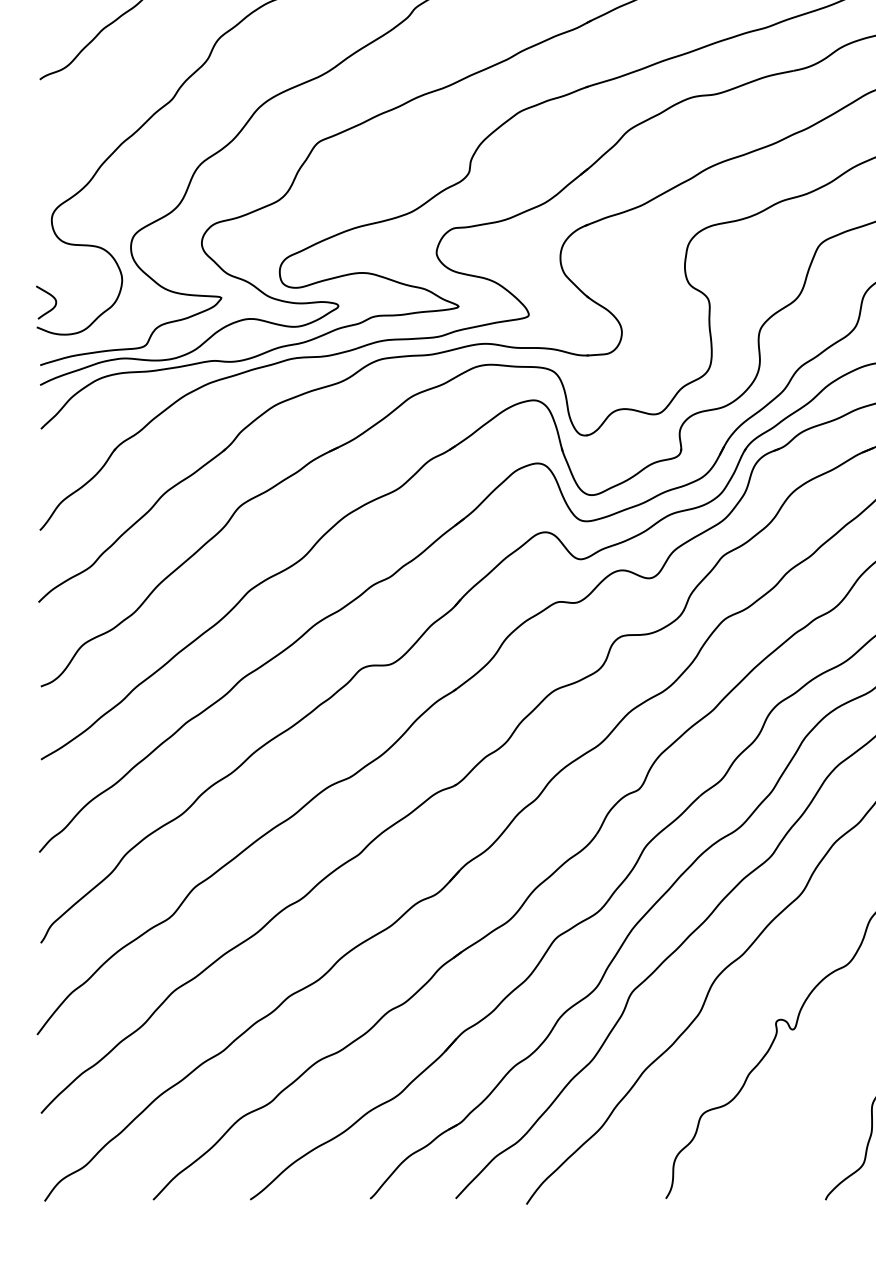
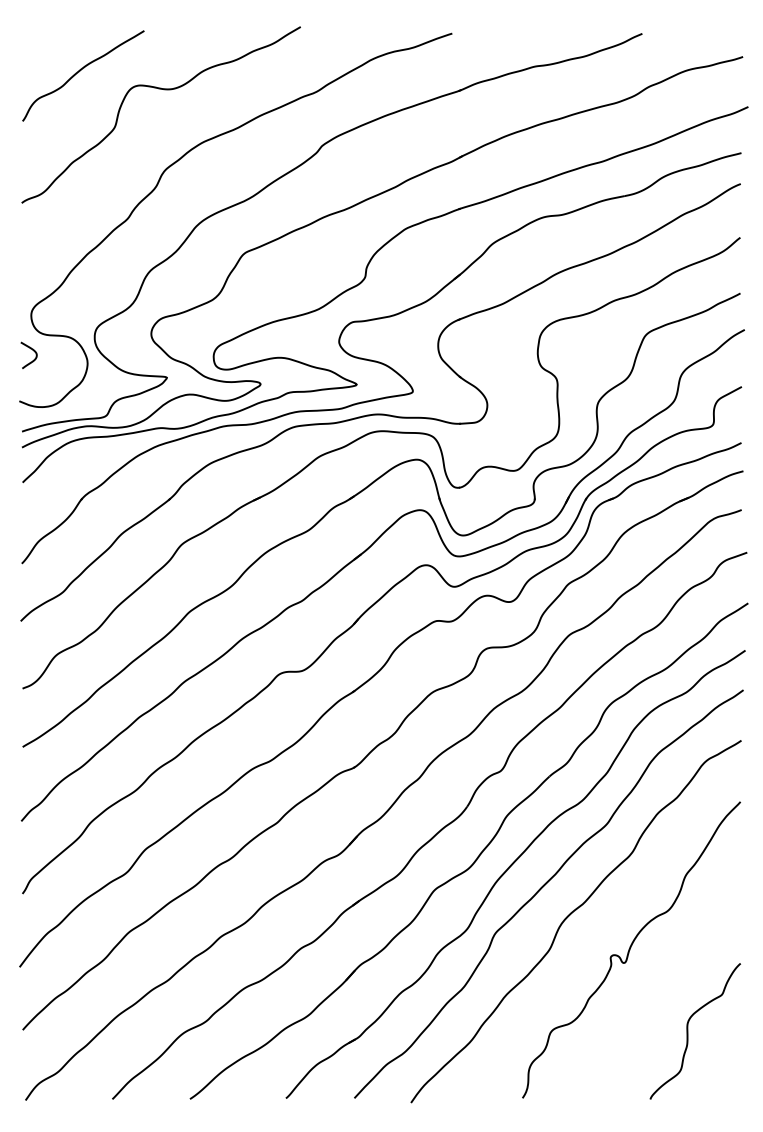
curve: (48, 295) -> (30, 349), moved

